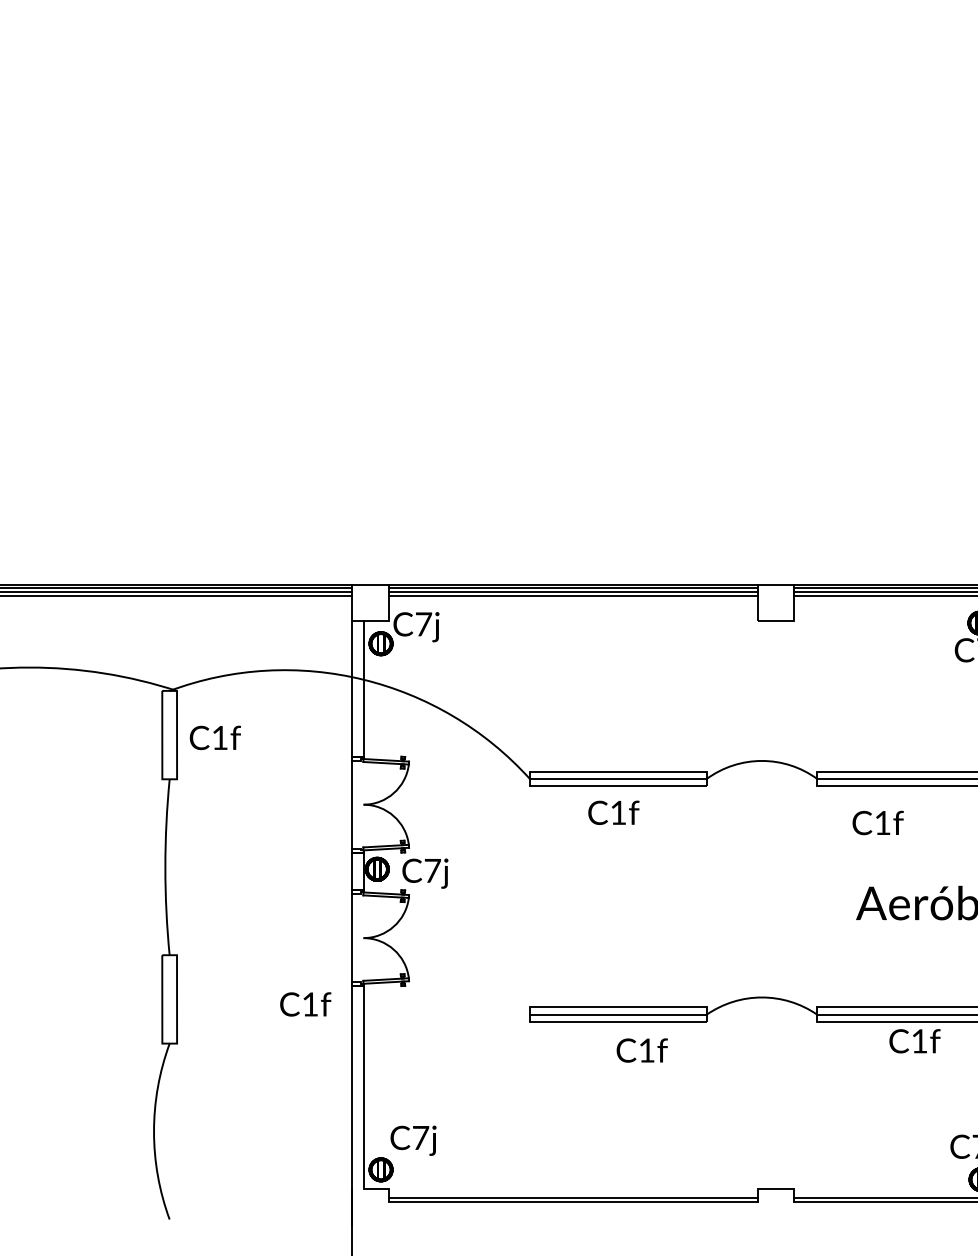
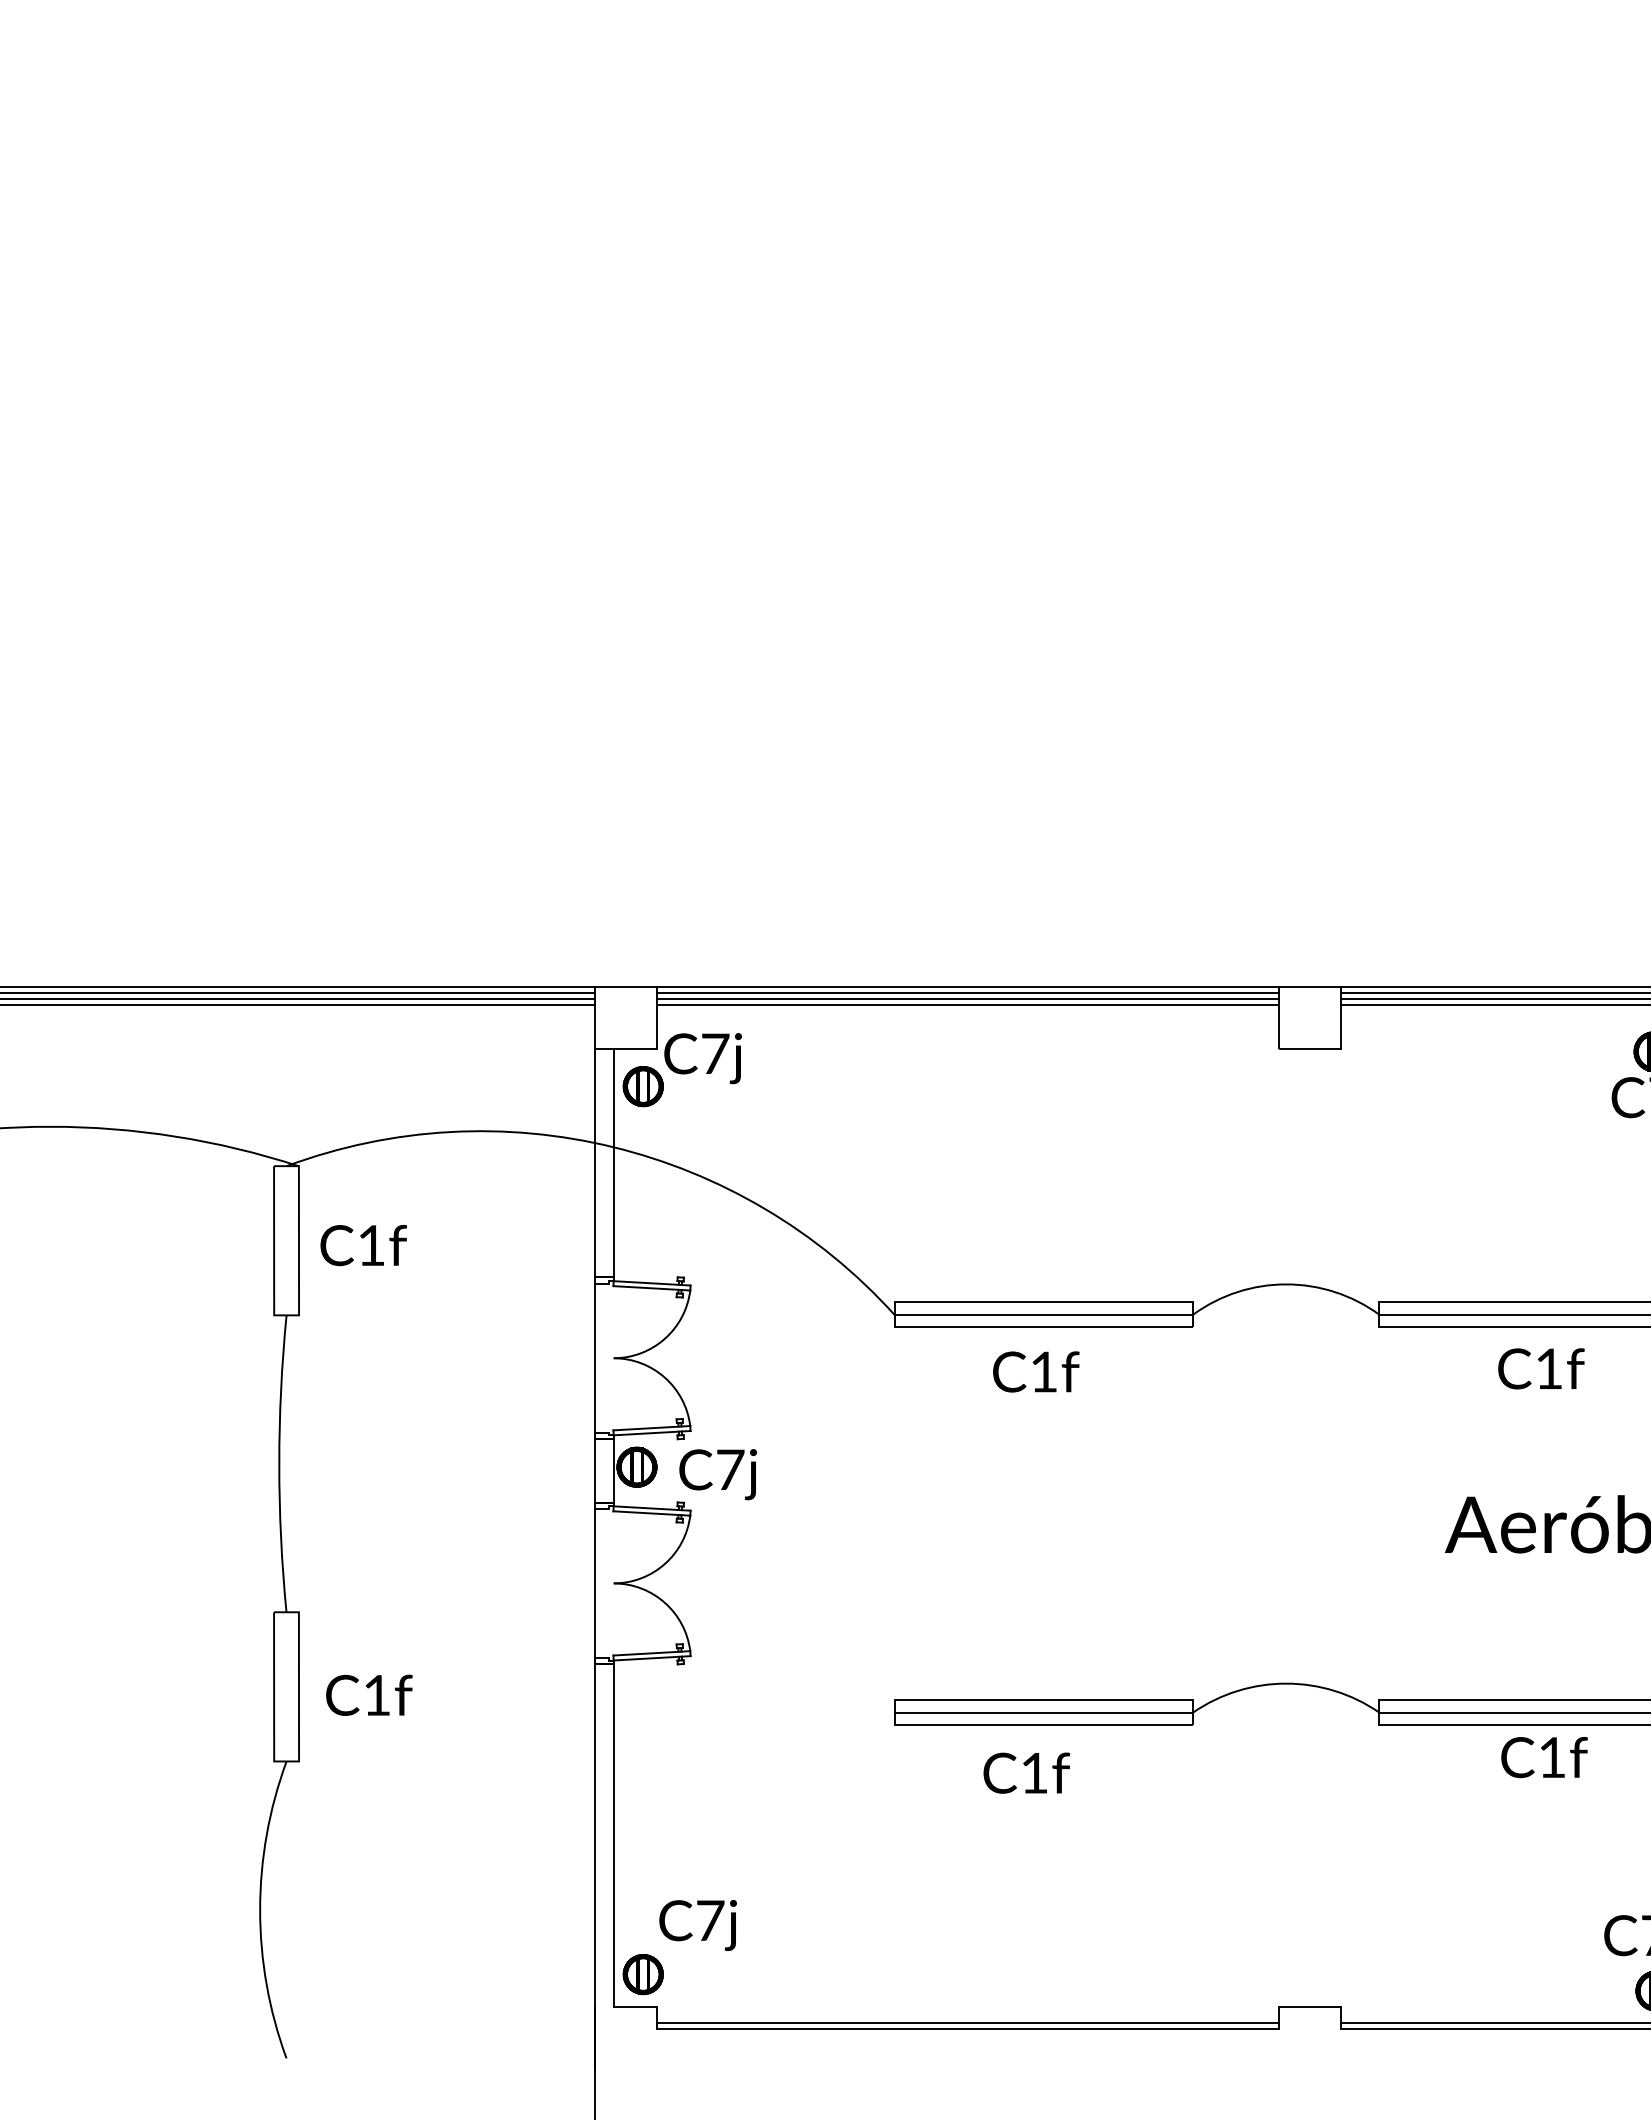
text: (877, 822) -> (1540, 1368), moved
text: (305, 1004) -> (368, 1695), moved
text: (641, 1050) -> (1025, 1773), moved

